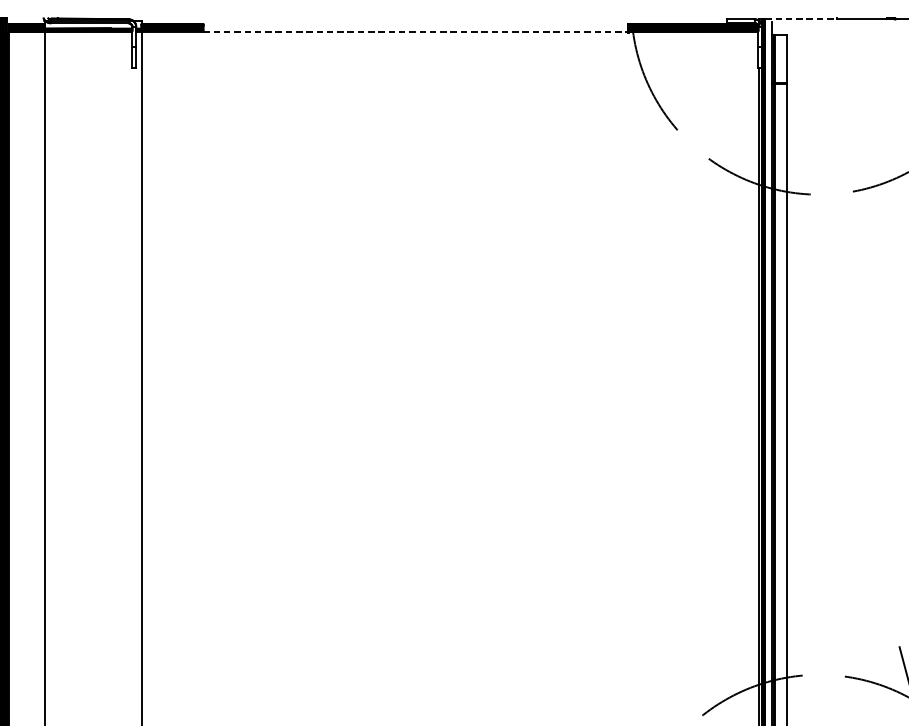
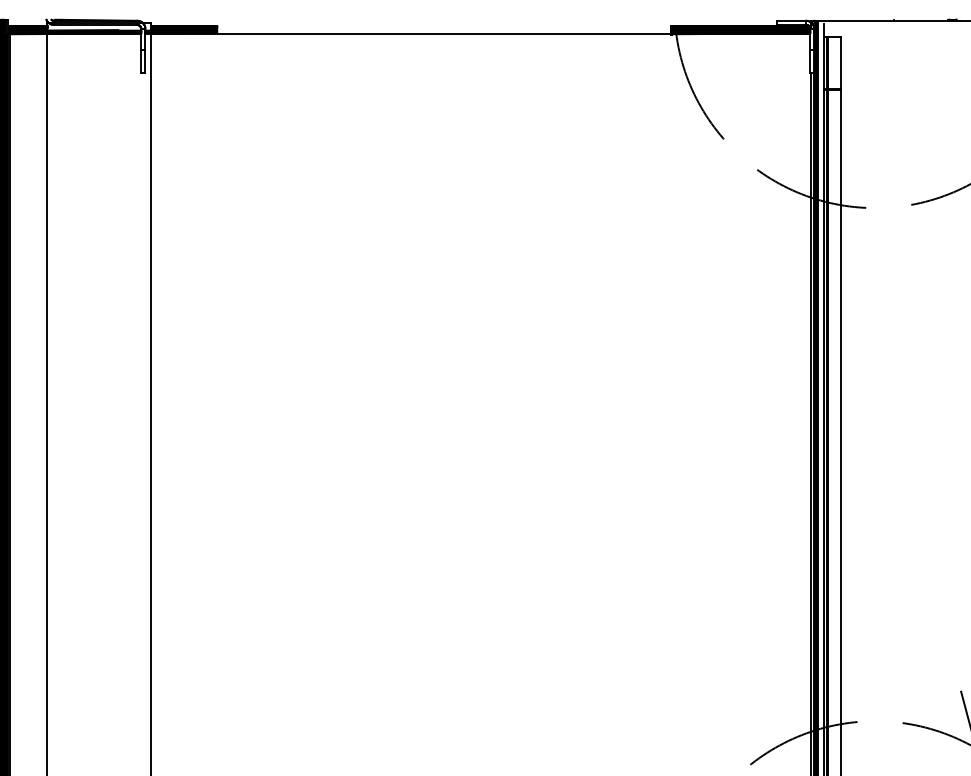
line: (801, 19) -> (856, 20), dashed -> solid
line: (416, 32) -> (444, 34), dashed -> solid

